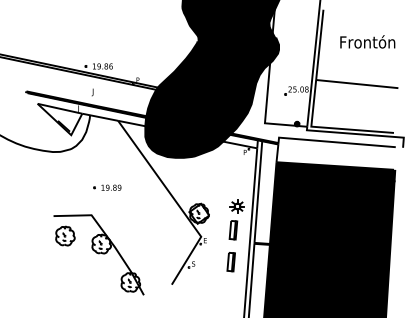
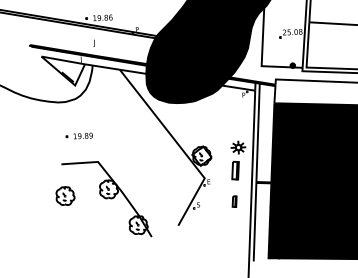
part: (107, 187) -> (79, 135), moved
part: (65, 235) -> (65, 195), moved
part: (230, 262) -> (234, 201), size x0.6

